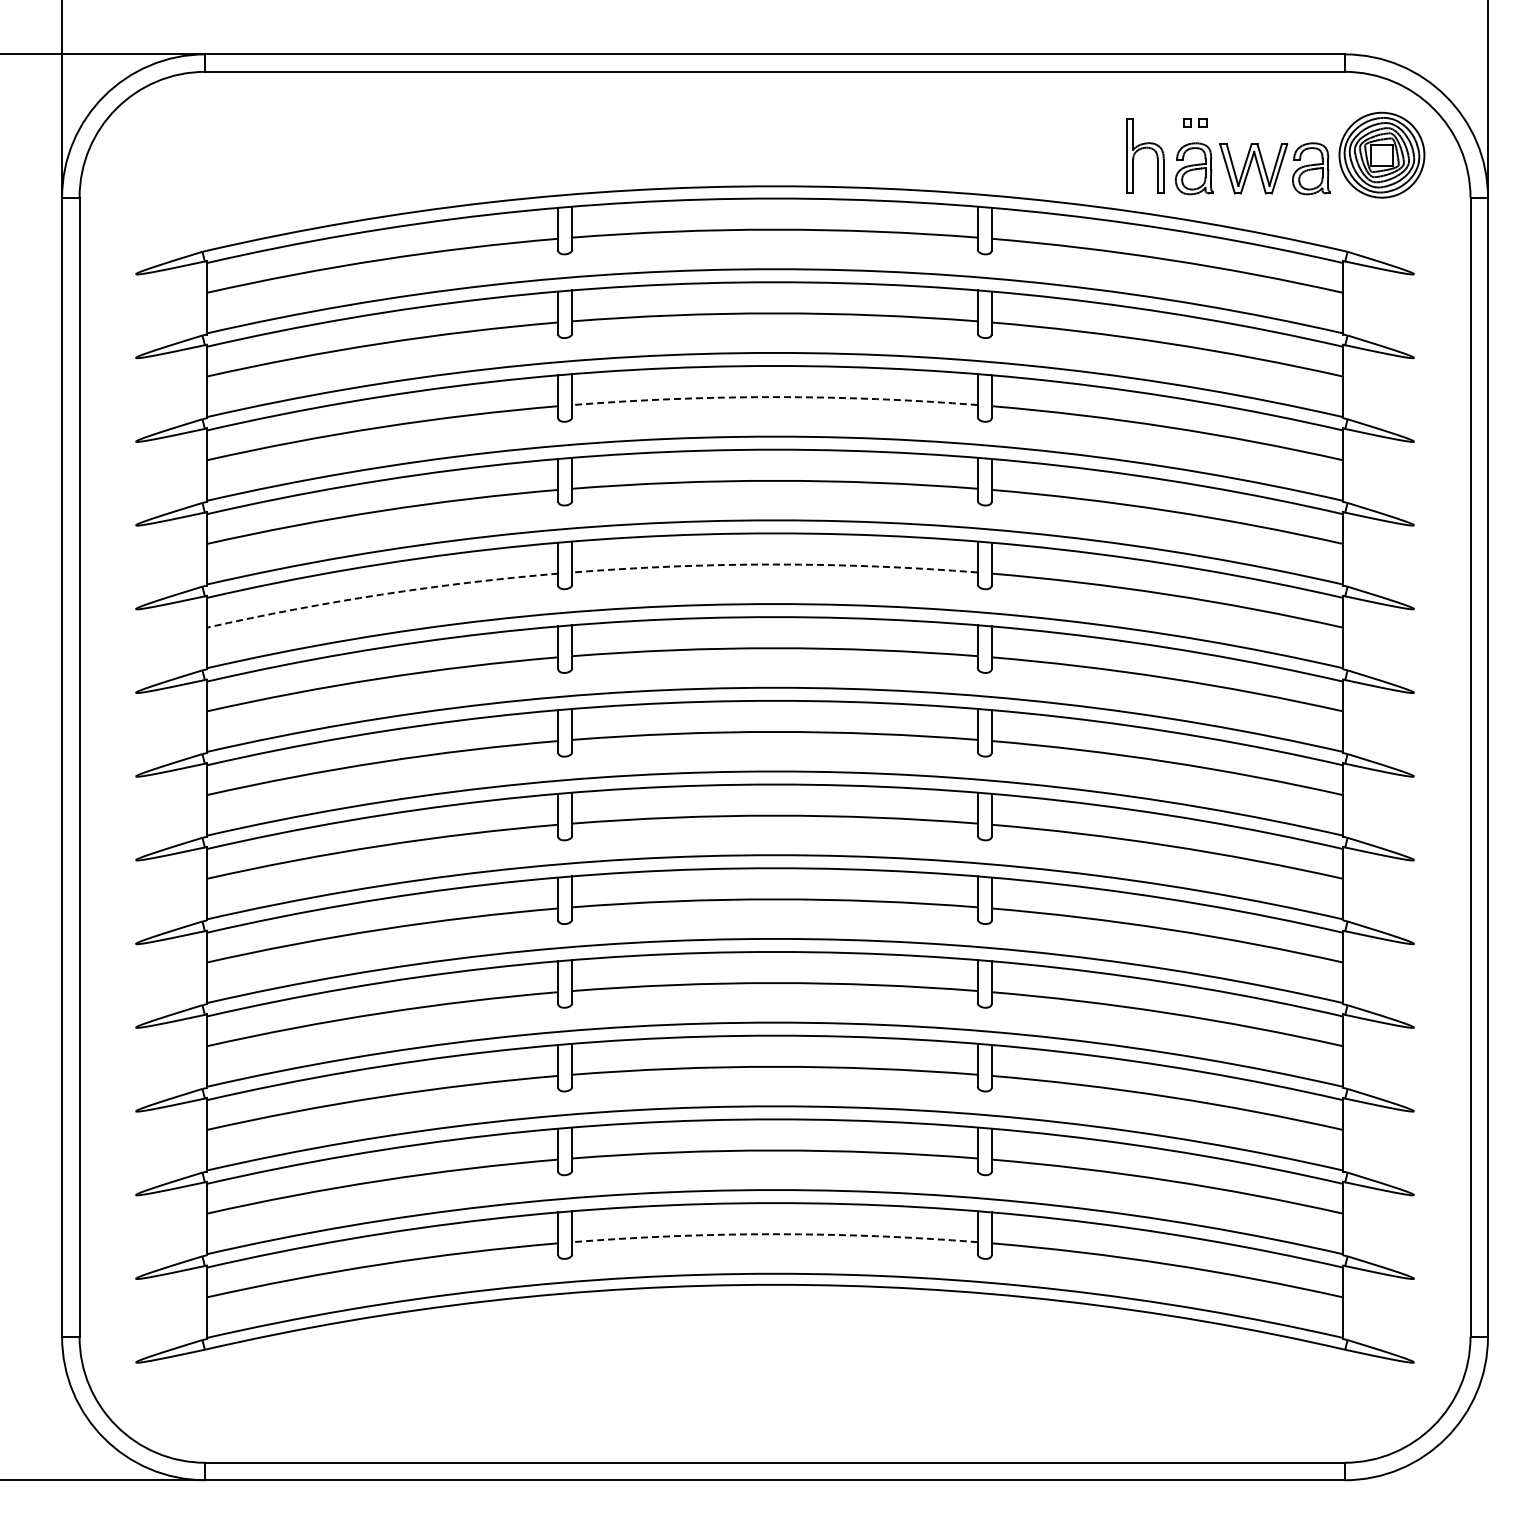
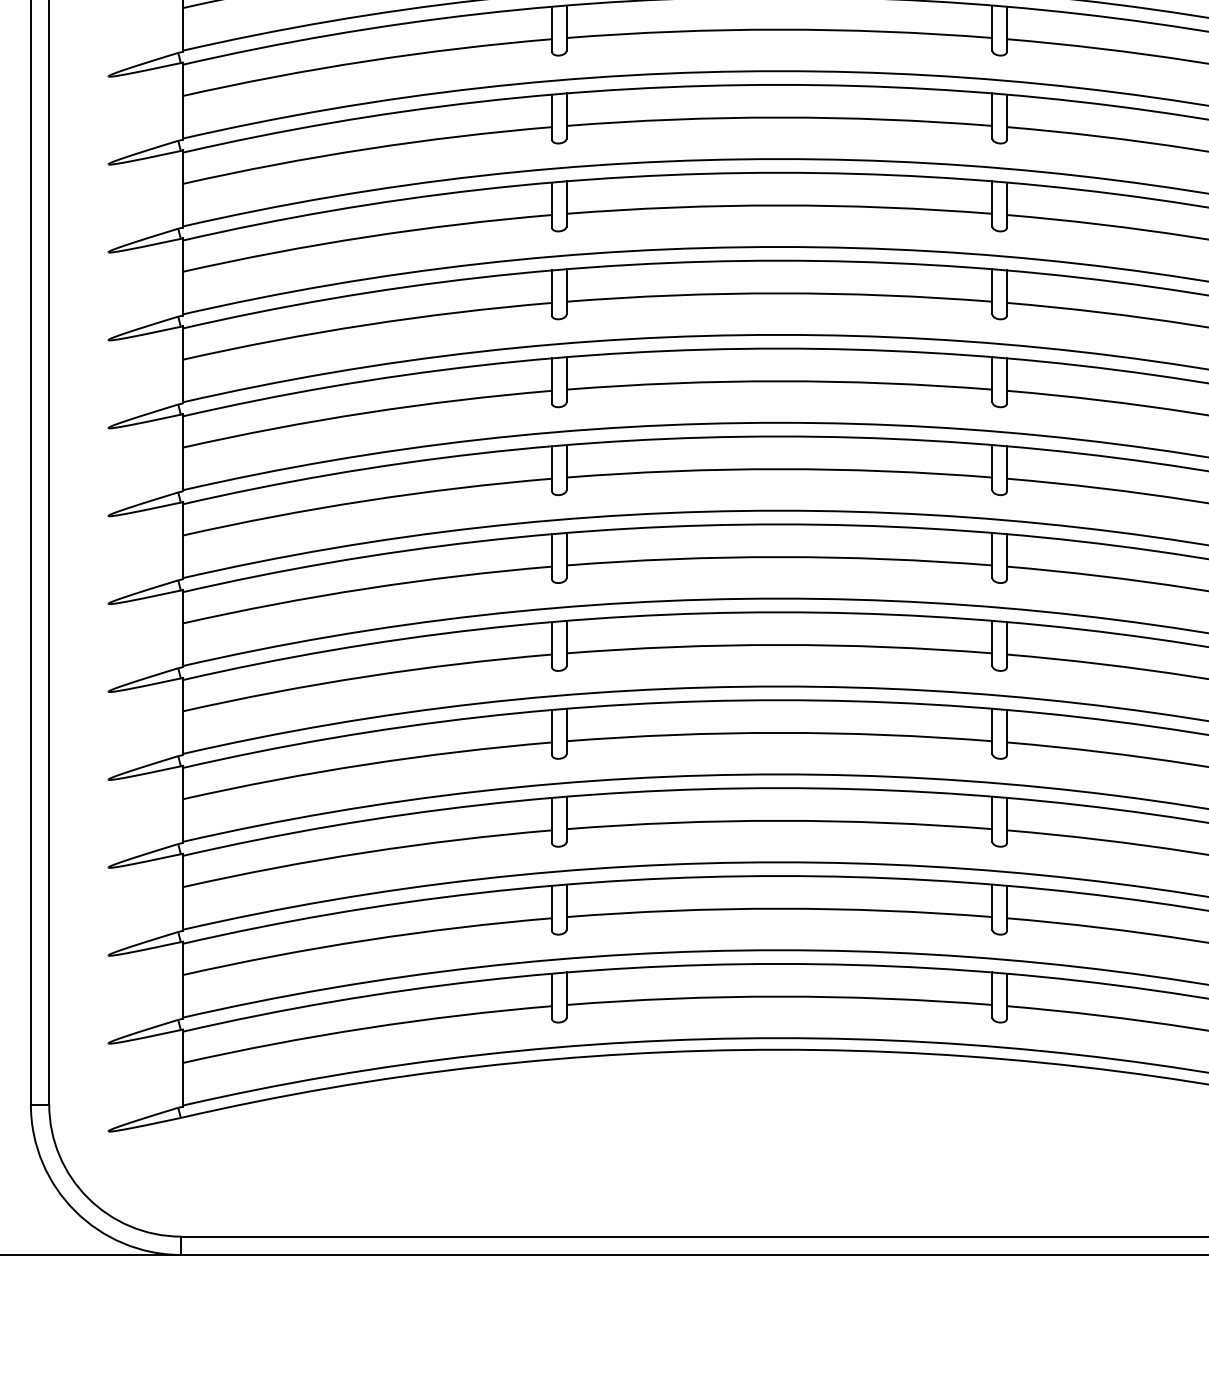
arc: (775, 397) -> (780, 117), dashed -> solid
arc: (775, 564) -> (780, 293), dashed -> solid
arc: (381, 594) -> (366, 324), dashed -> solid
arc: (775, 1234) -> (780, 996), dashed -> solid

